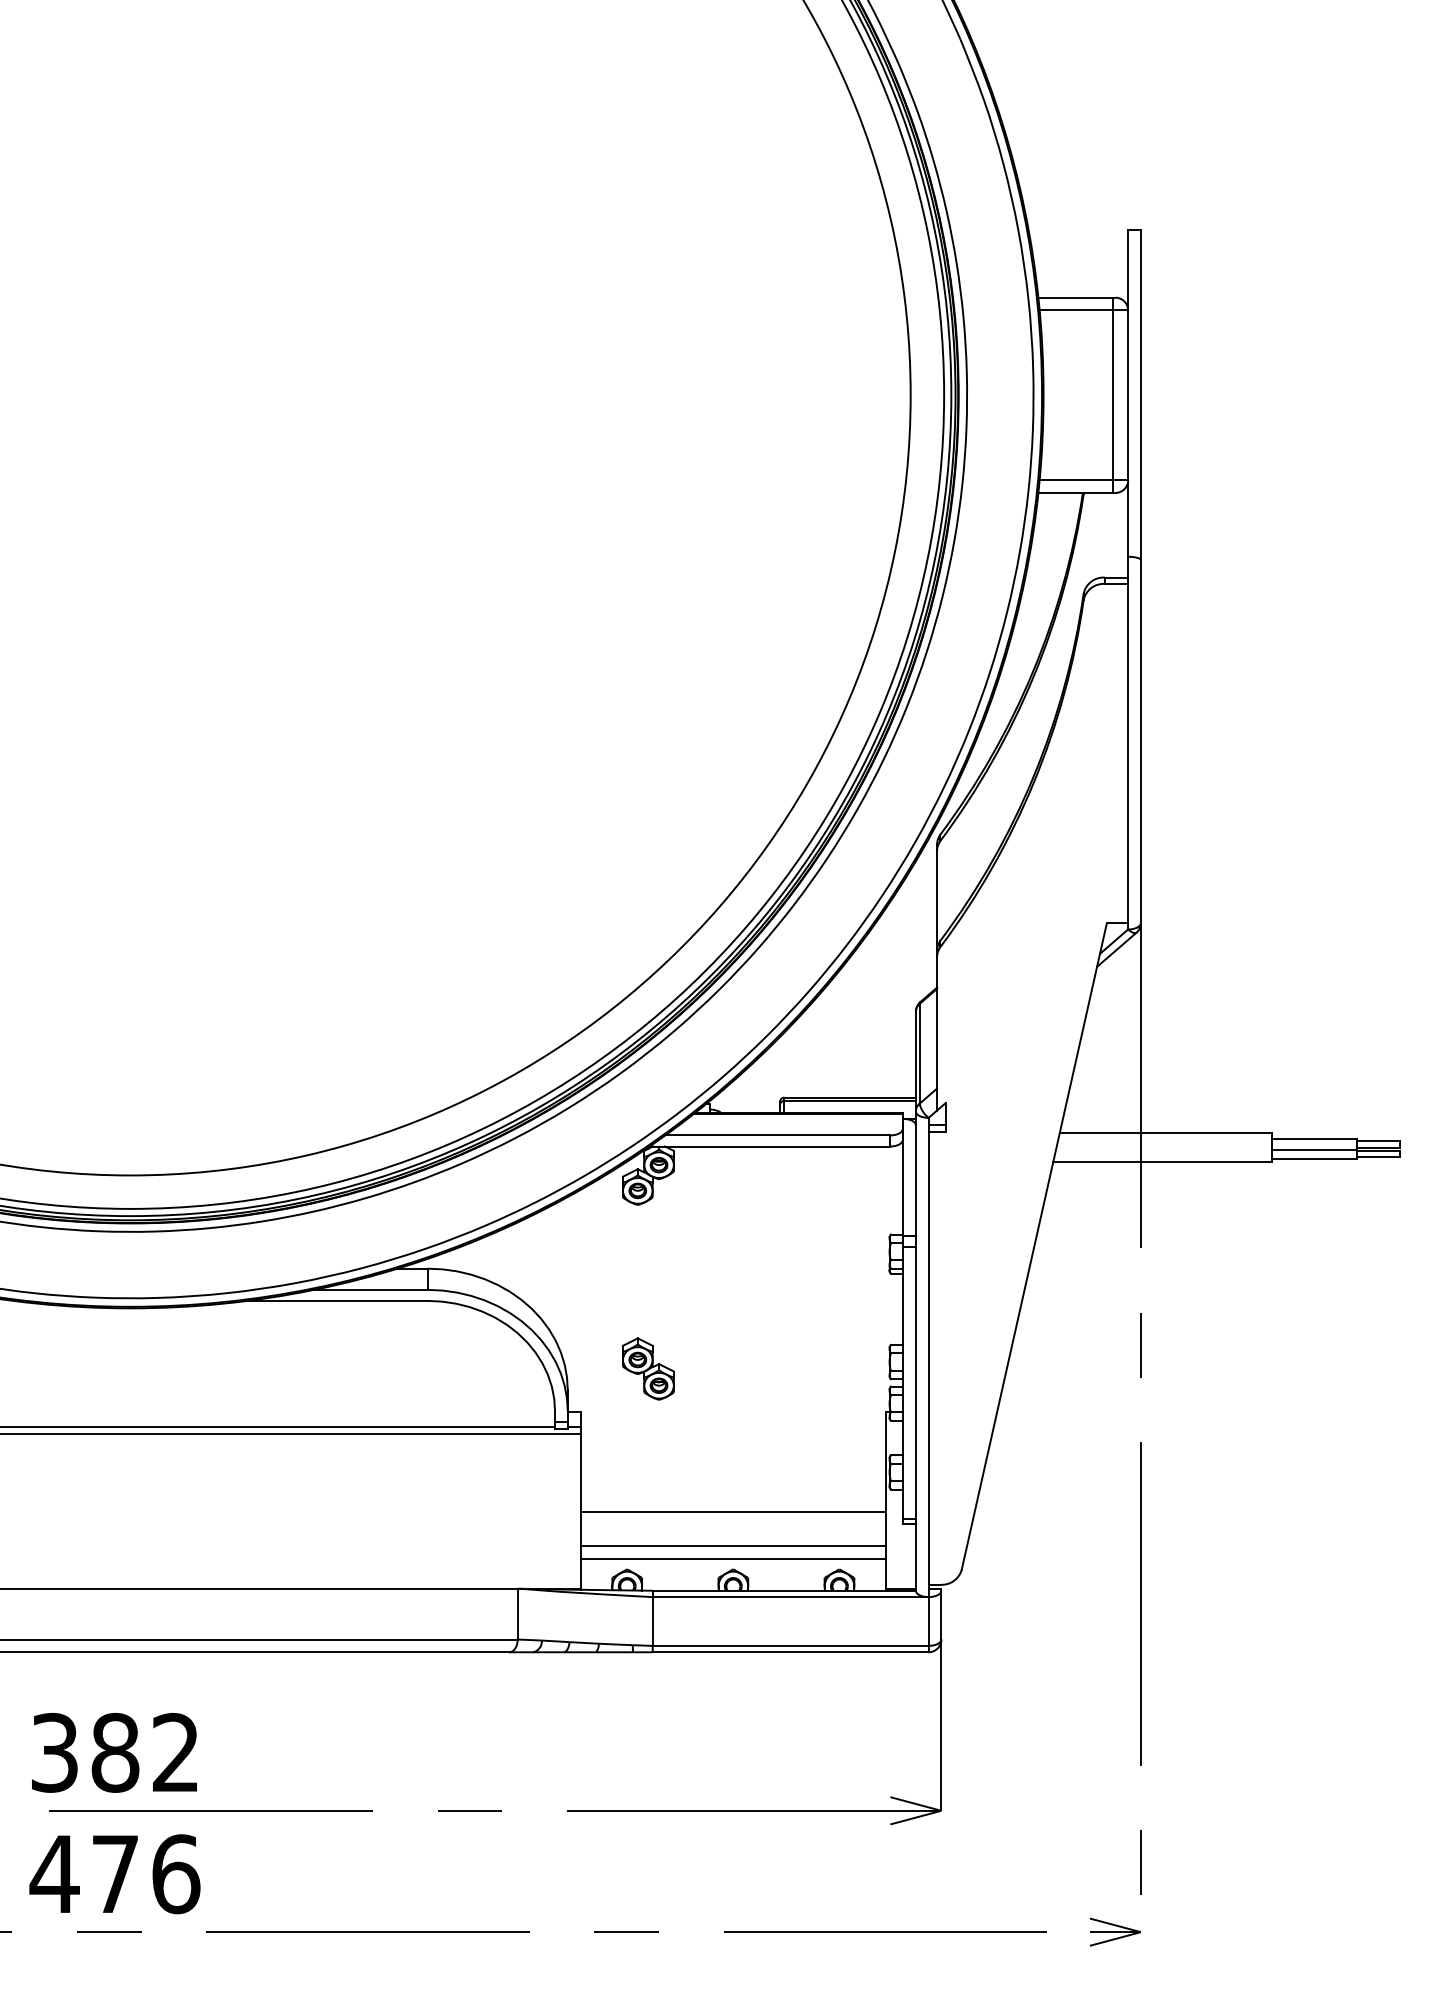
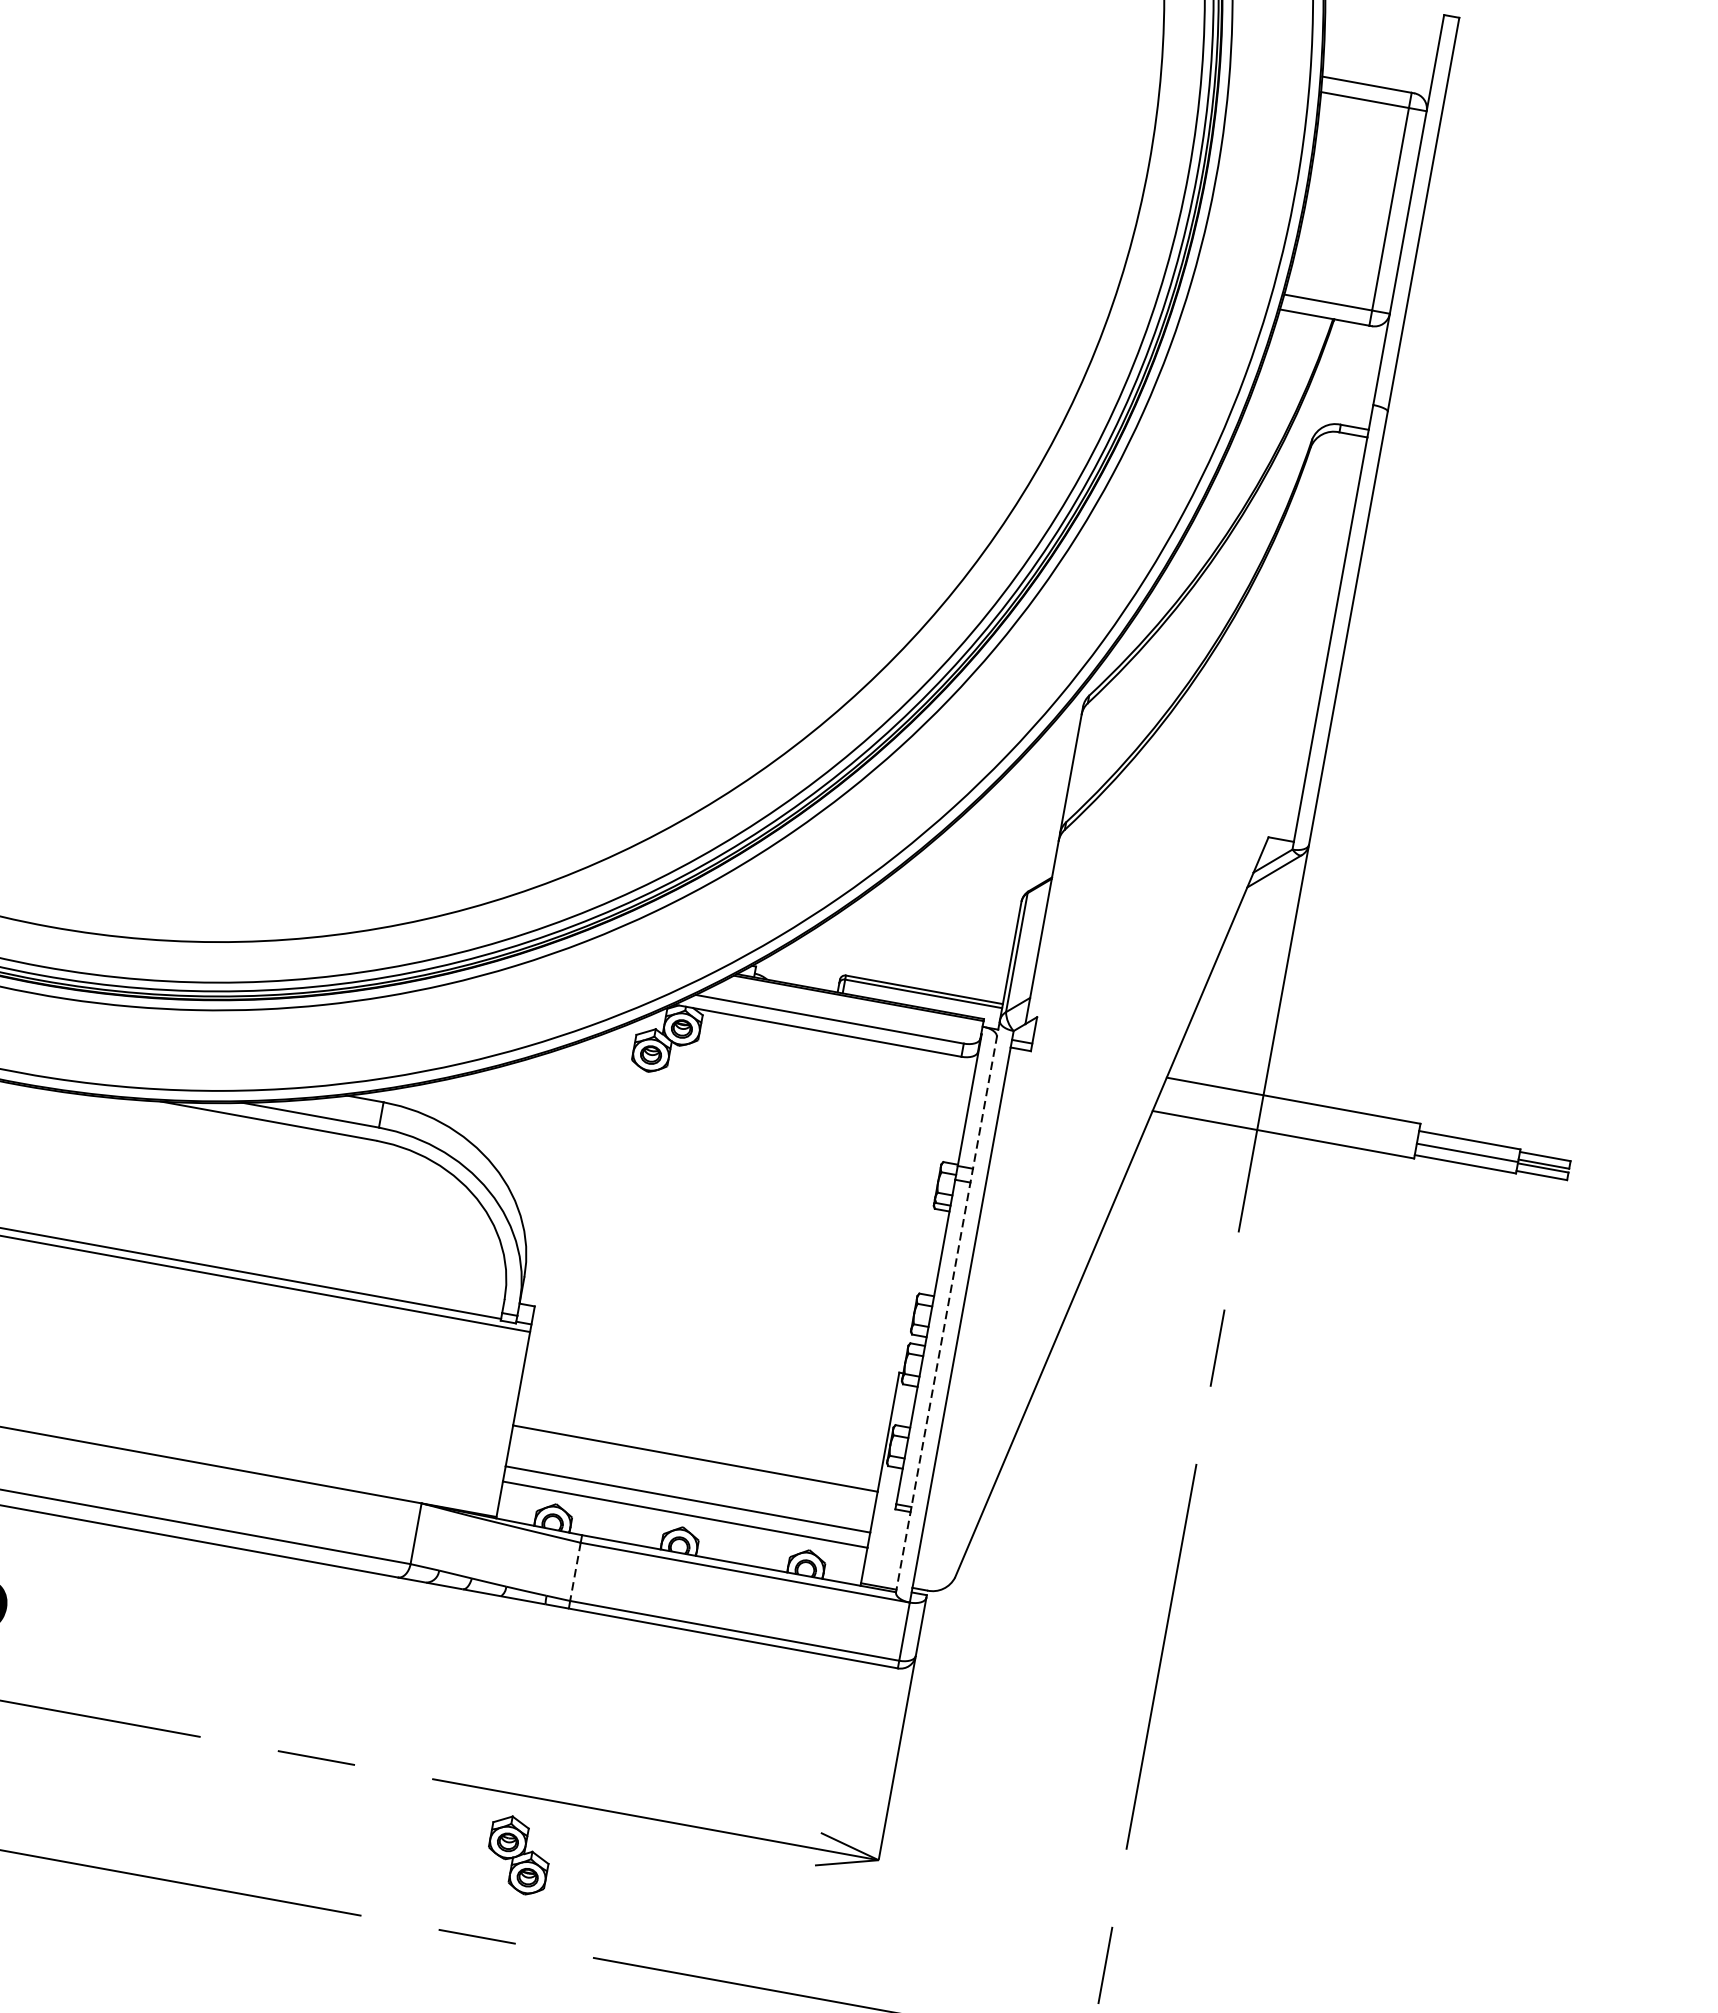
line: (915, 1351) -> (947, 1306), solid -> dashed
part: (648, 1368) -> (518, 1854), moved
line: (652, 1622) -> (575, 1573), solid -> dashed

